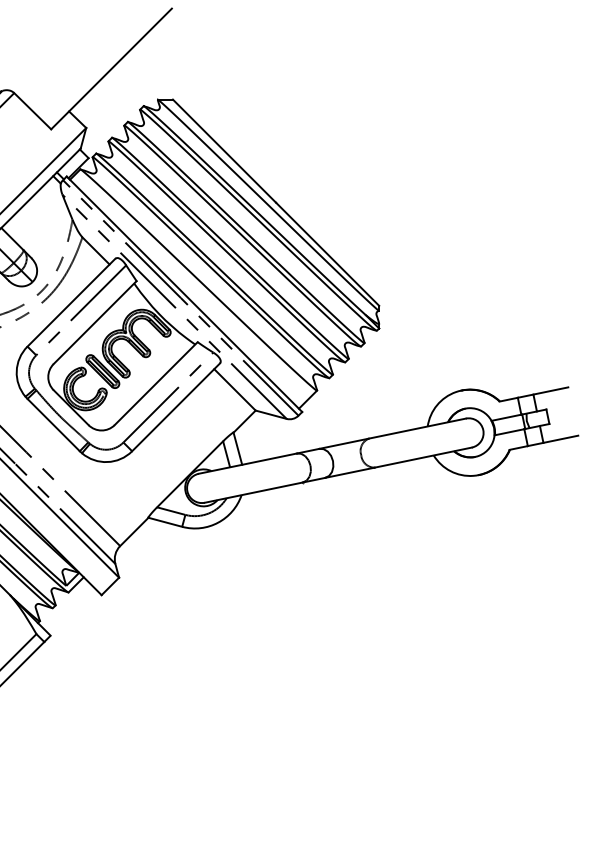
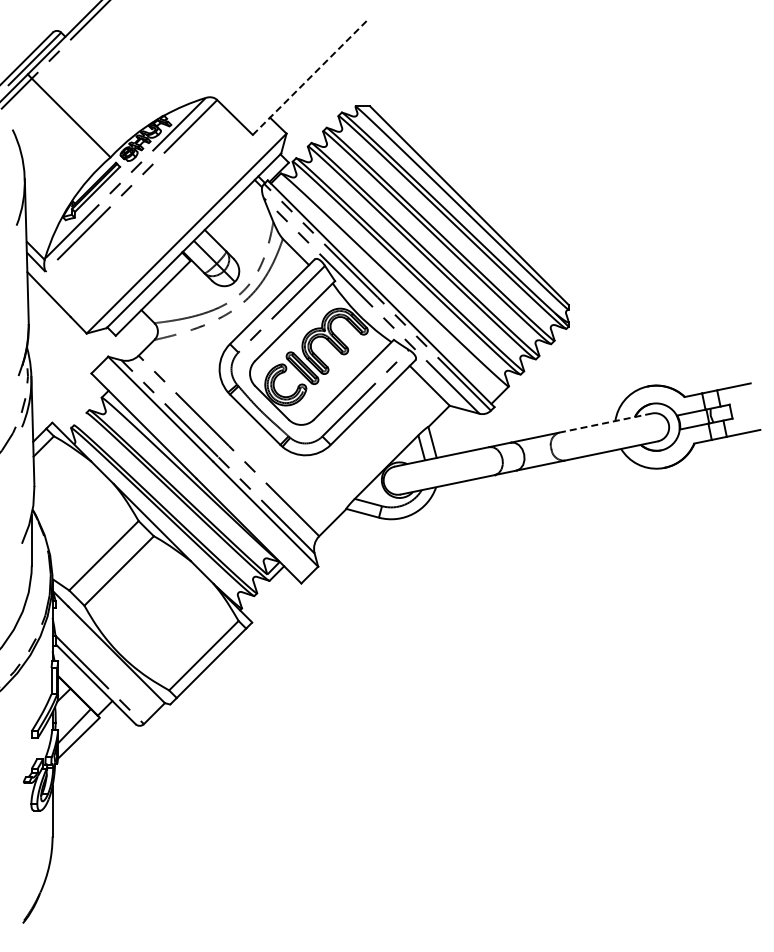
line: (112, 68) -> (311, 76), solid -> dashed
line: (417, 429) -> (605, 423), solid -> dashed

